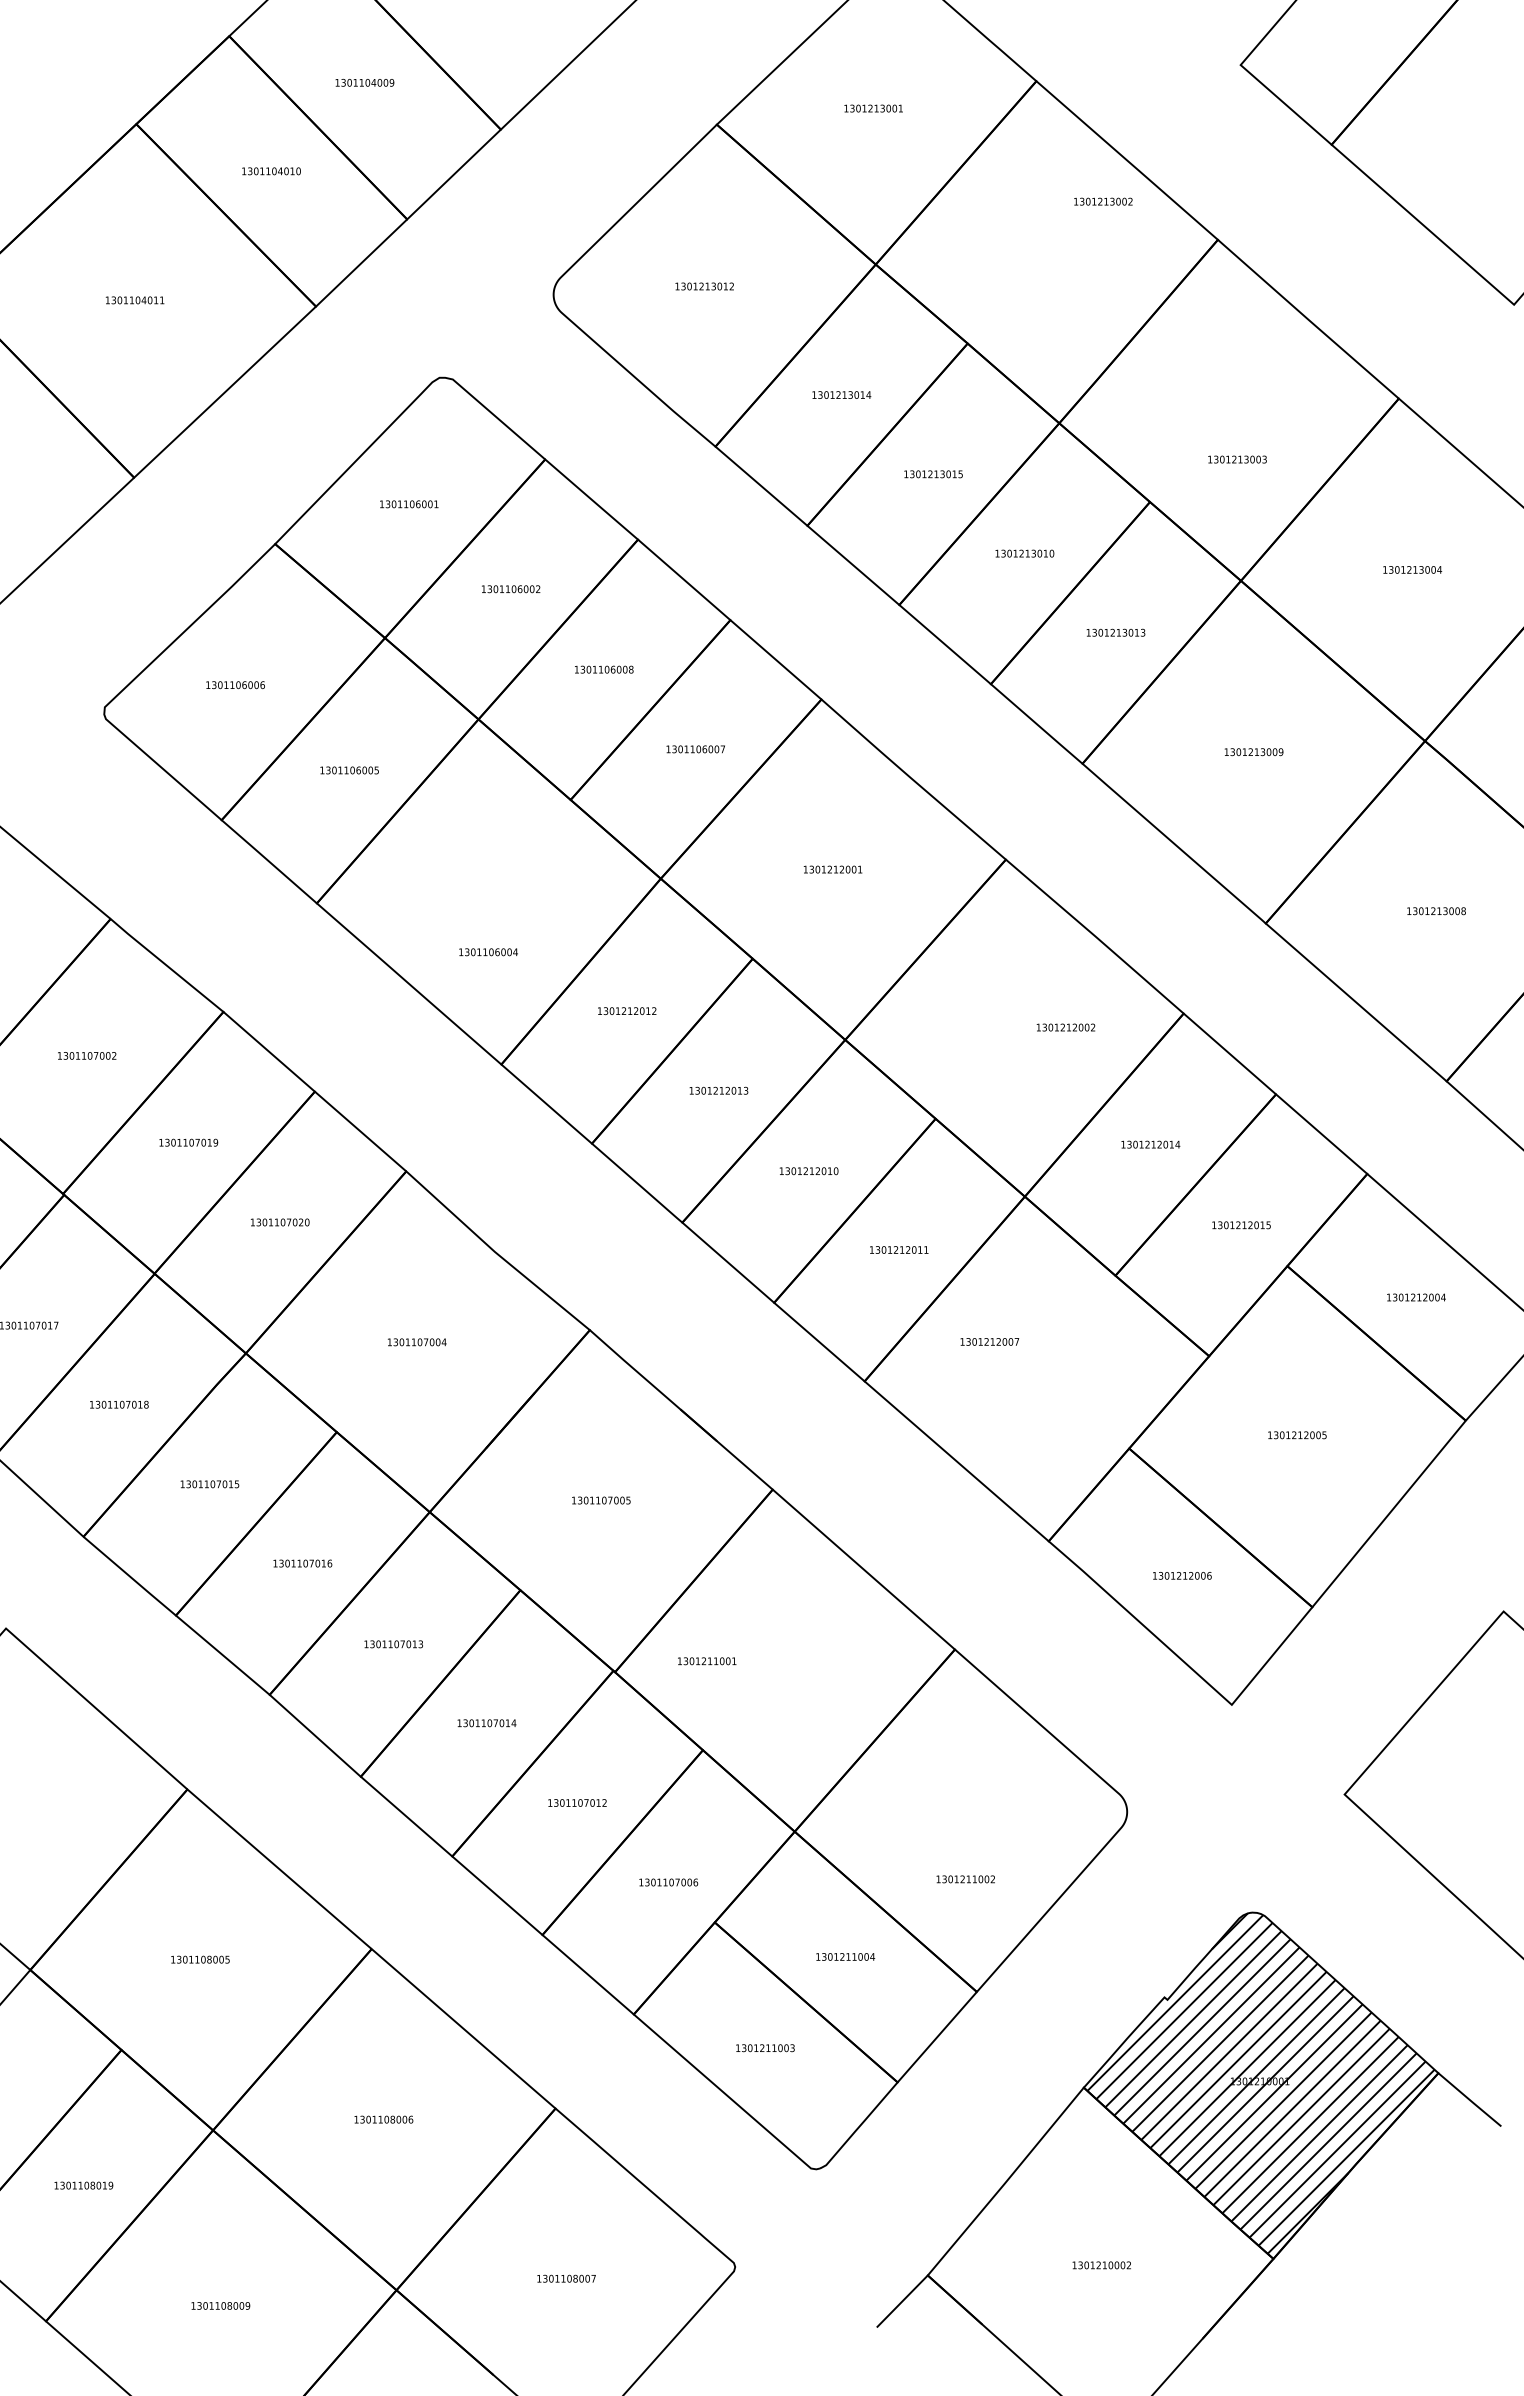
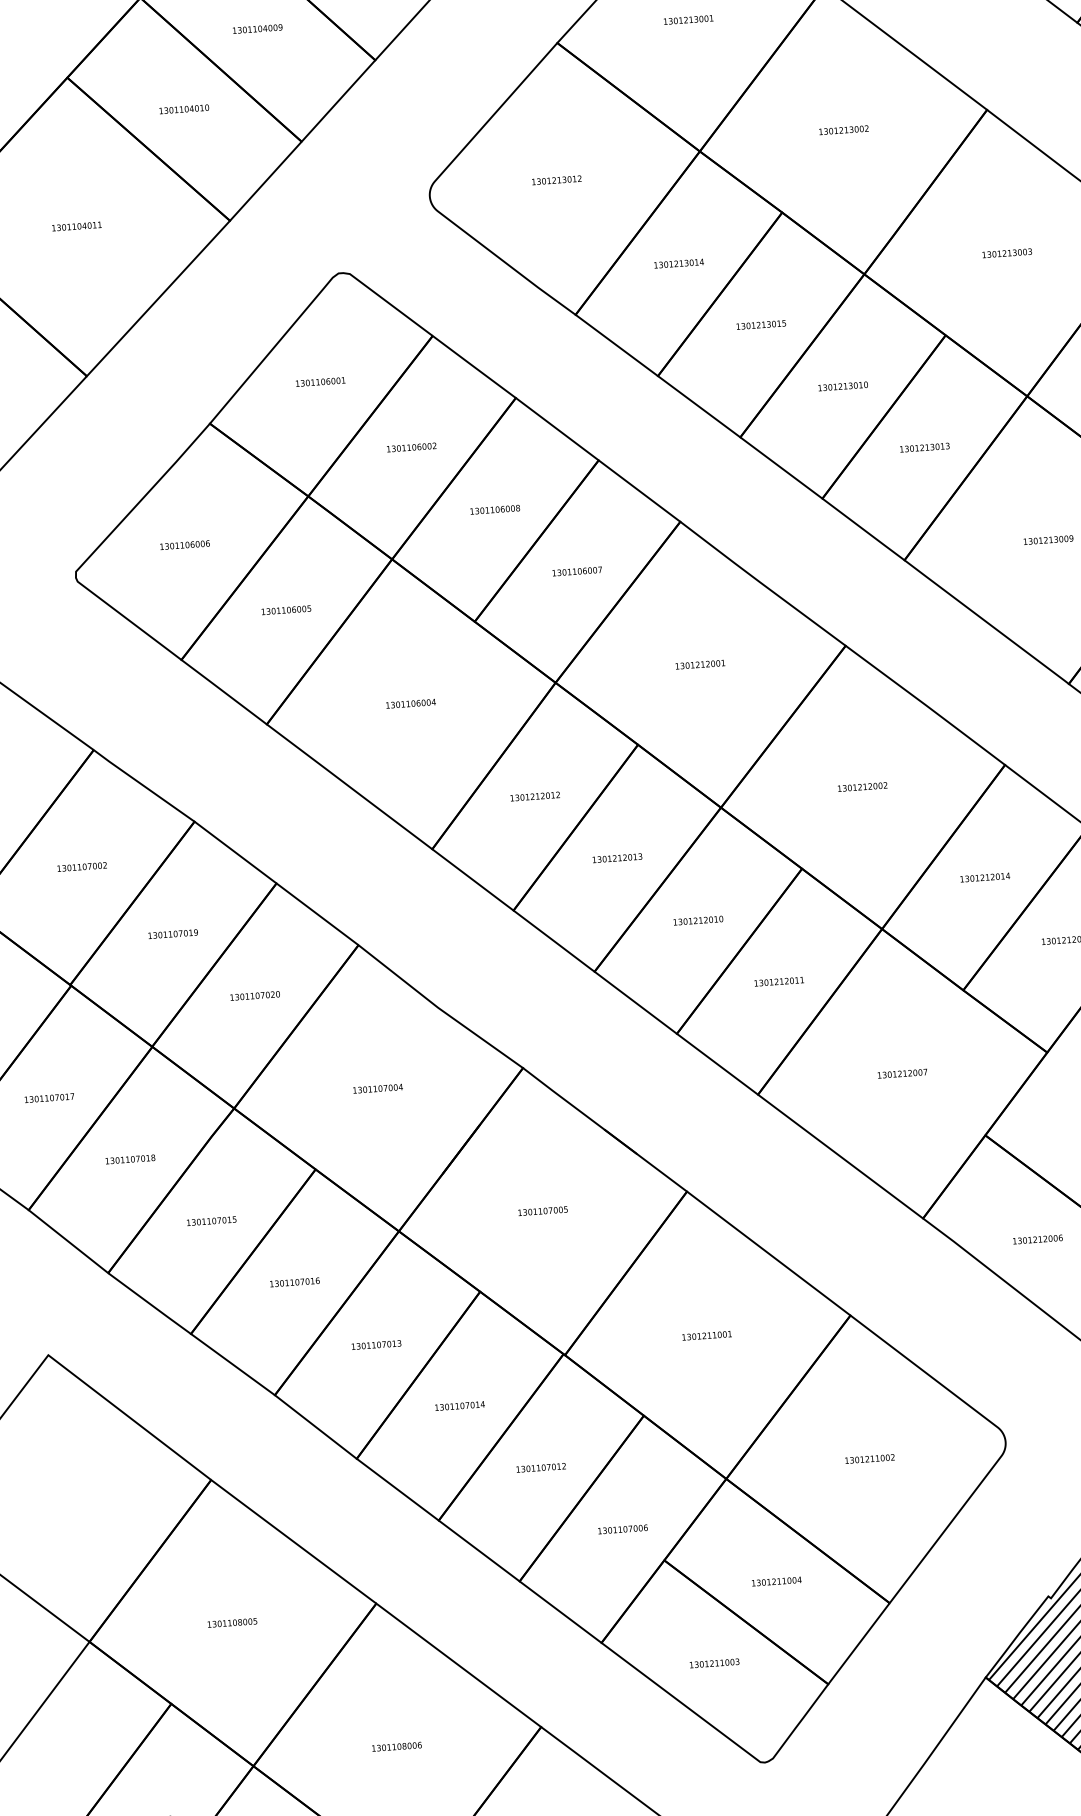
text: (1103, 201) -> (844, 130), moved
text: (1237, 459) -> (1007, 253), moved
text: (488, 952) -> (410, 704), moved
text: (1065, 1027) -> (862, 787), moved
text: (989, 1341) -> (902, 1073), moved
text: (707, 1661) -> (707, 1335), moved
text: (965, 1879) -> (869, 1459), moved

